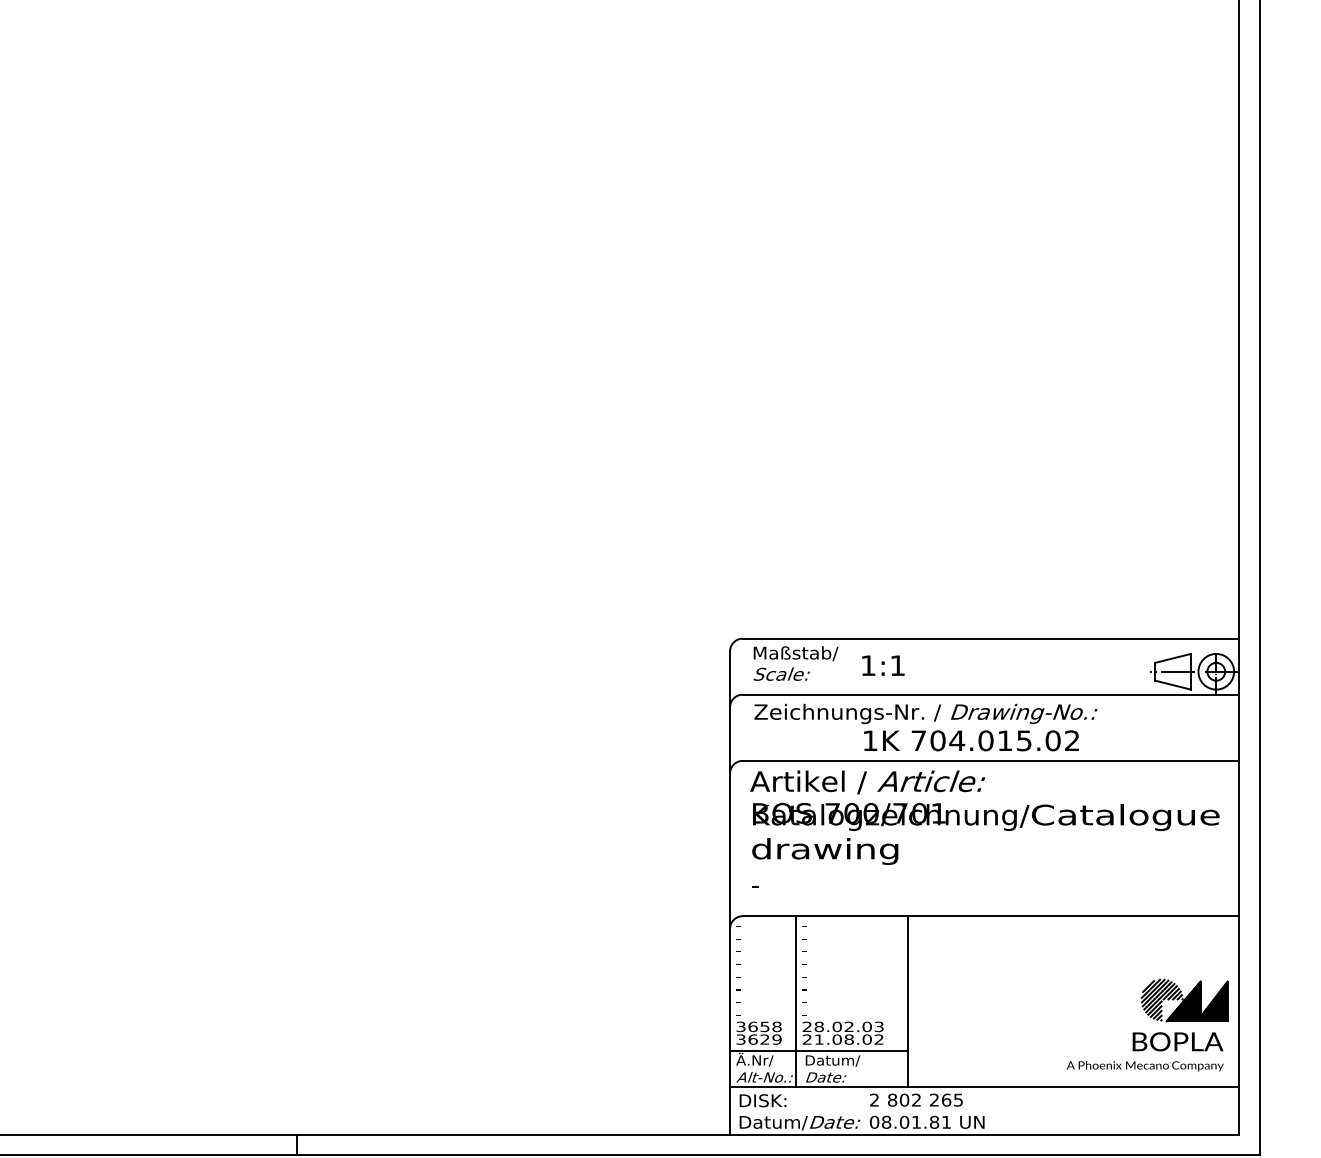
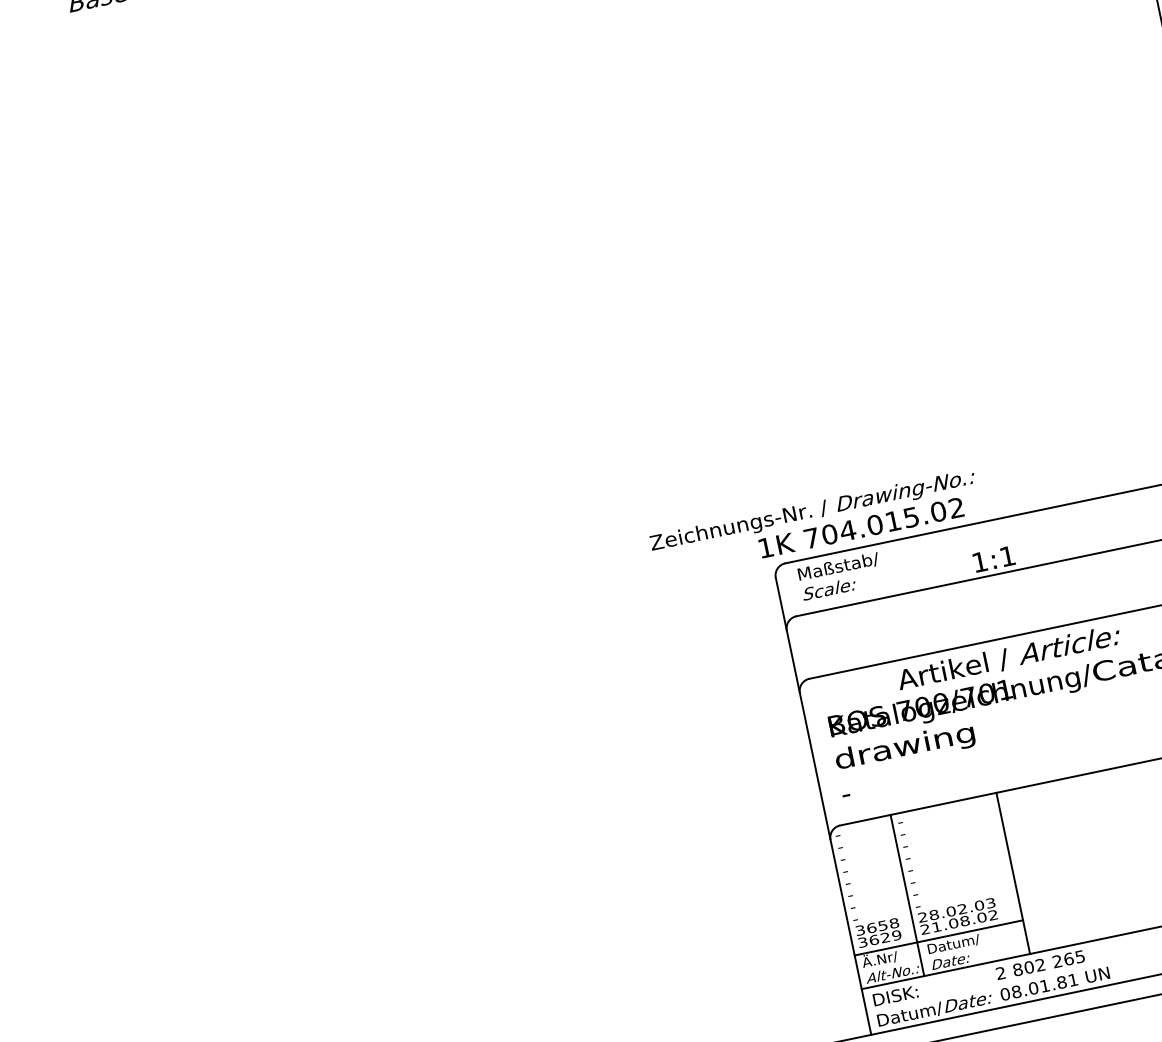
text: (883, 665) -> (994, 559), moved
text: (925, 727) -> (815, 524), moved
text: (867, 782) -> (1008, 658), moved

